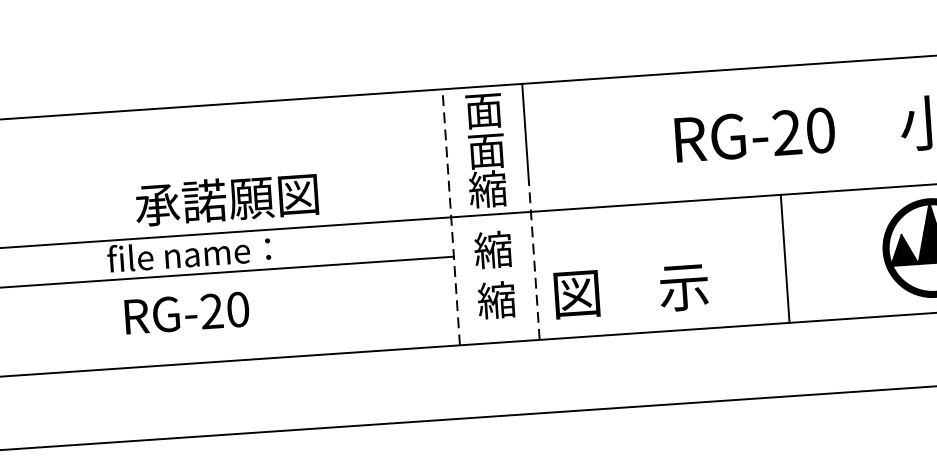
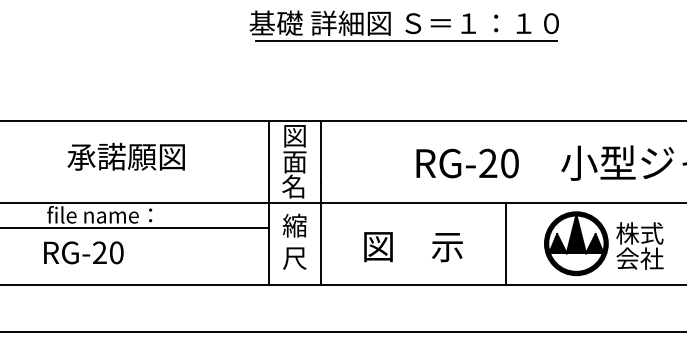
text: (483, 111) -> (294, 136), 面 -> 図
text: (487, 189) -> (293, 186), 縮 -> 名
text: (225, 199) -> (125, 156), moved
line: (451, 216) -> (269, 202), dashed -> solid
line: (785, 257) -> (505, 243), moved
line: (533, 259) -> (320, 233), dashed -> solid
text: (631, 291) -> (413, 247), moved
text: (496, 299) -> (294, 257), 縮 -> 尺
text: (186, 312) -> (83, 252), moved

